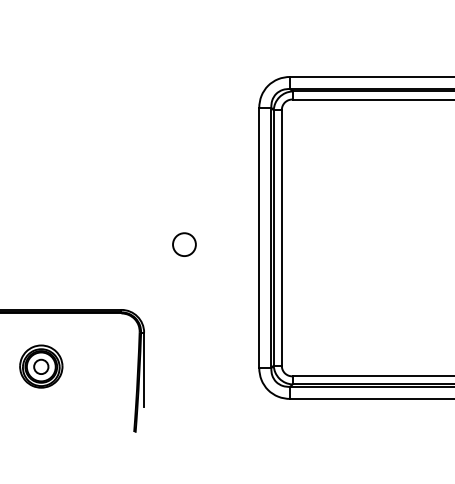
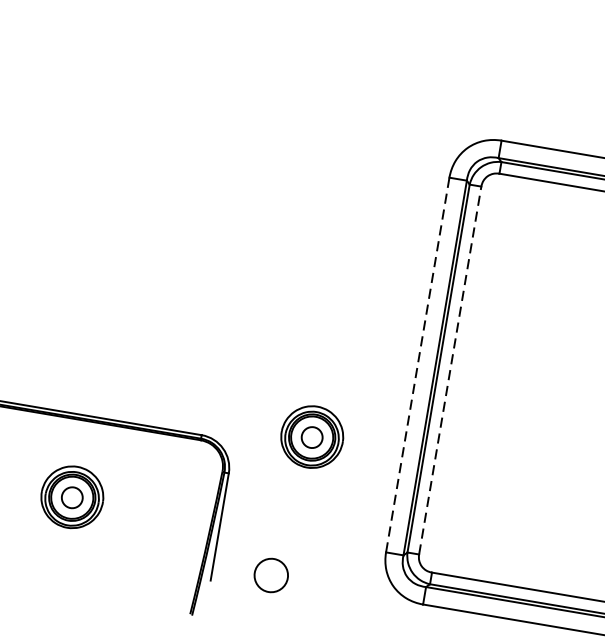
line: (259, 237) -> (418, 364), solid -> dashed
line: (281, 237) -> (449, 369), solid -> dashed
circle: (184, 244) -> (271, 575), moved
part: (196, 298) -> (312, 436), added

